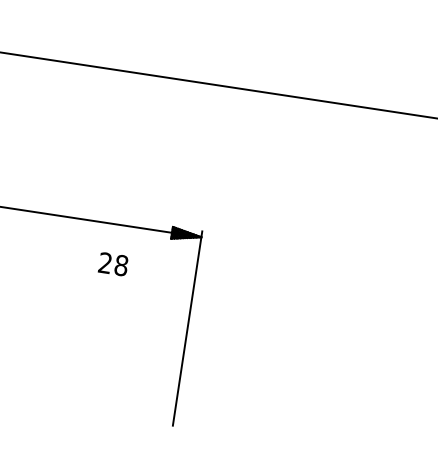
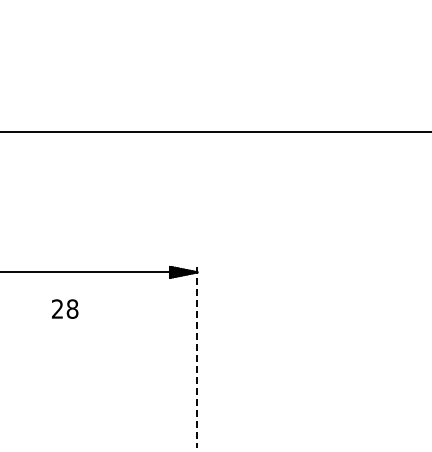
text: (113, 263) -> (65, 308), moved
line: (187, 328) -> (197, 357), solid -> dashed

